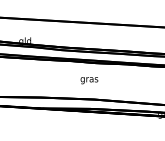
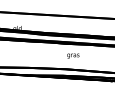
text: (89, 79) -> (73, 55), moved

